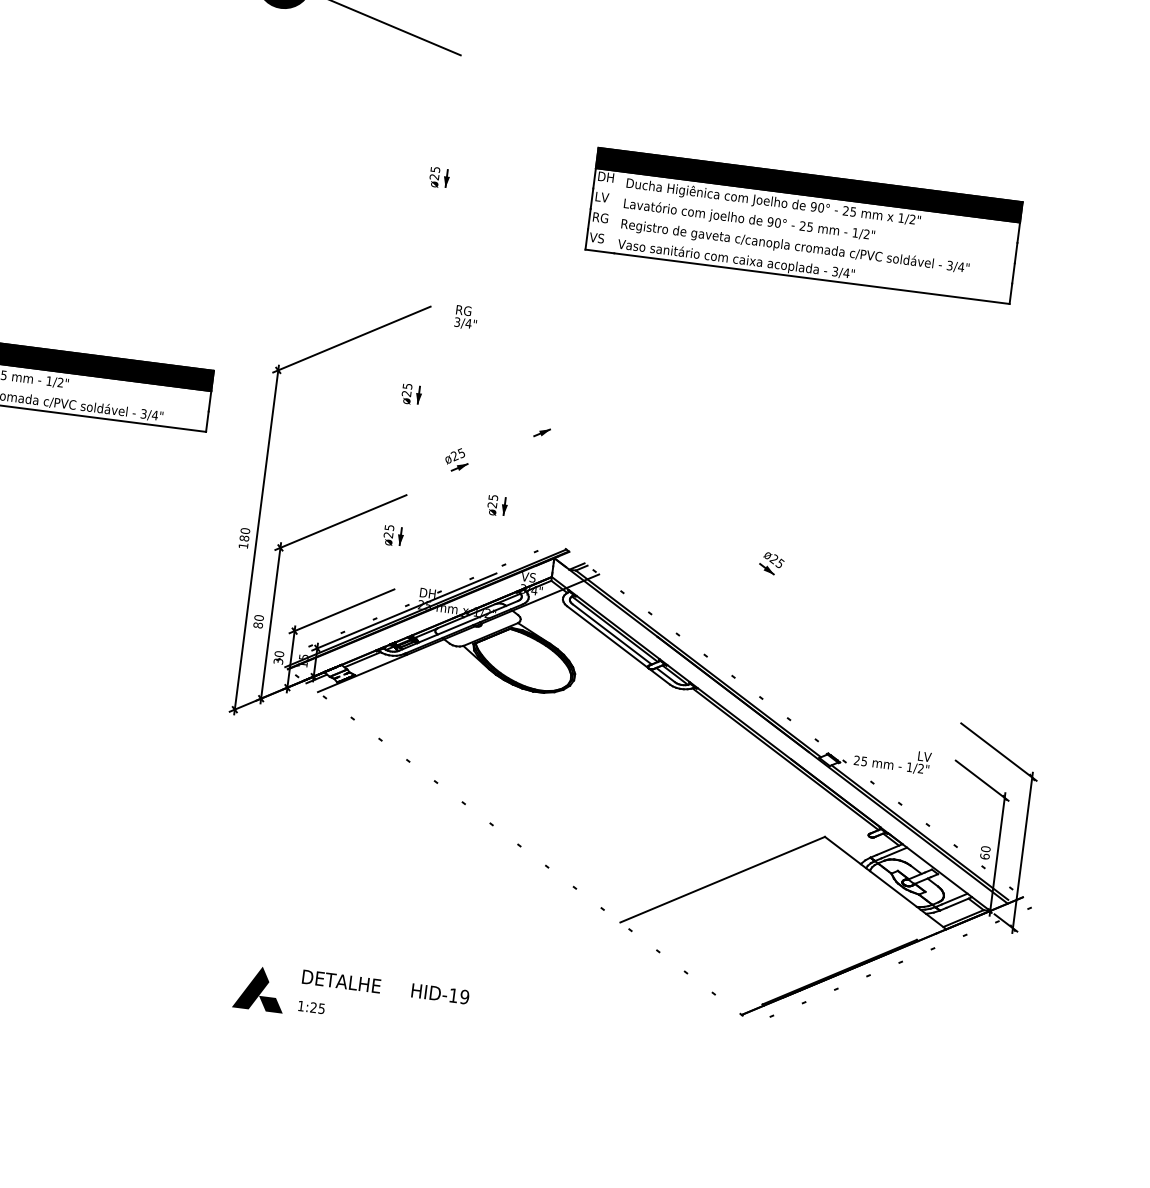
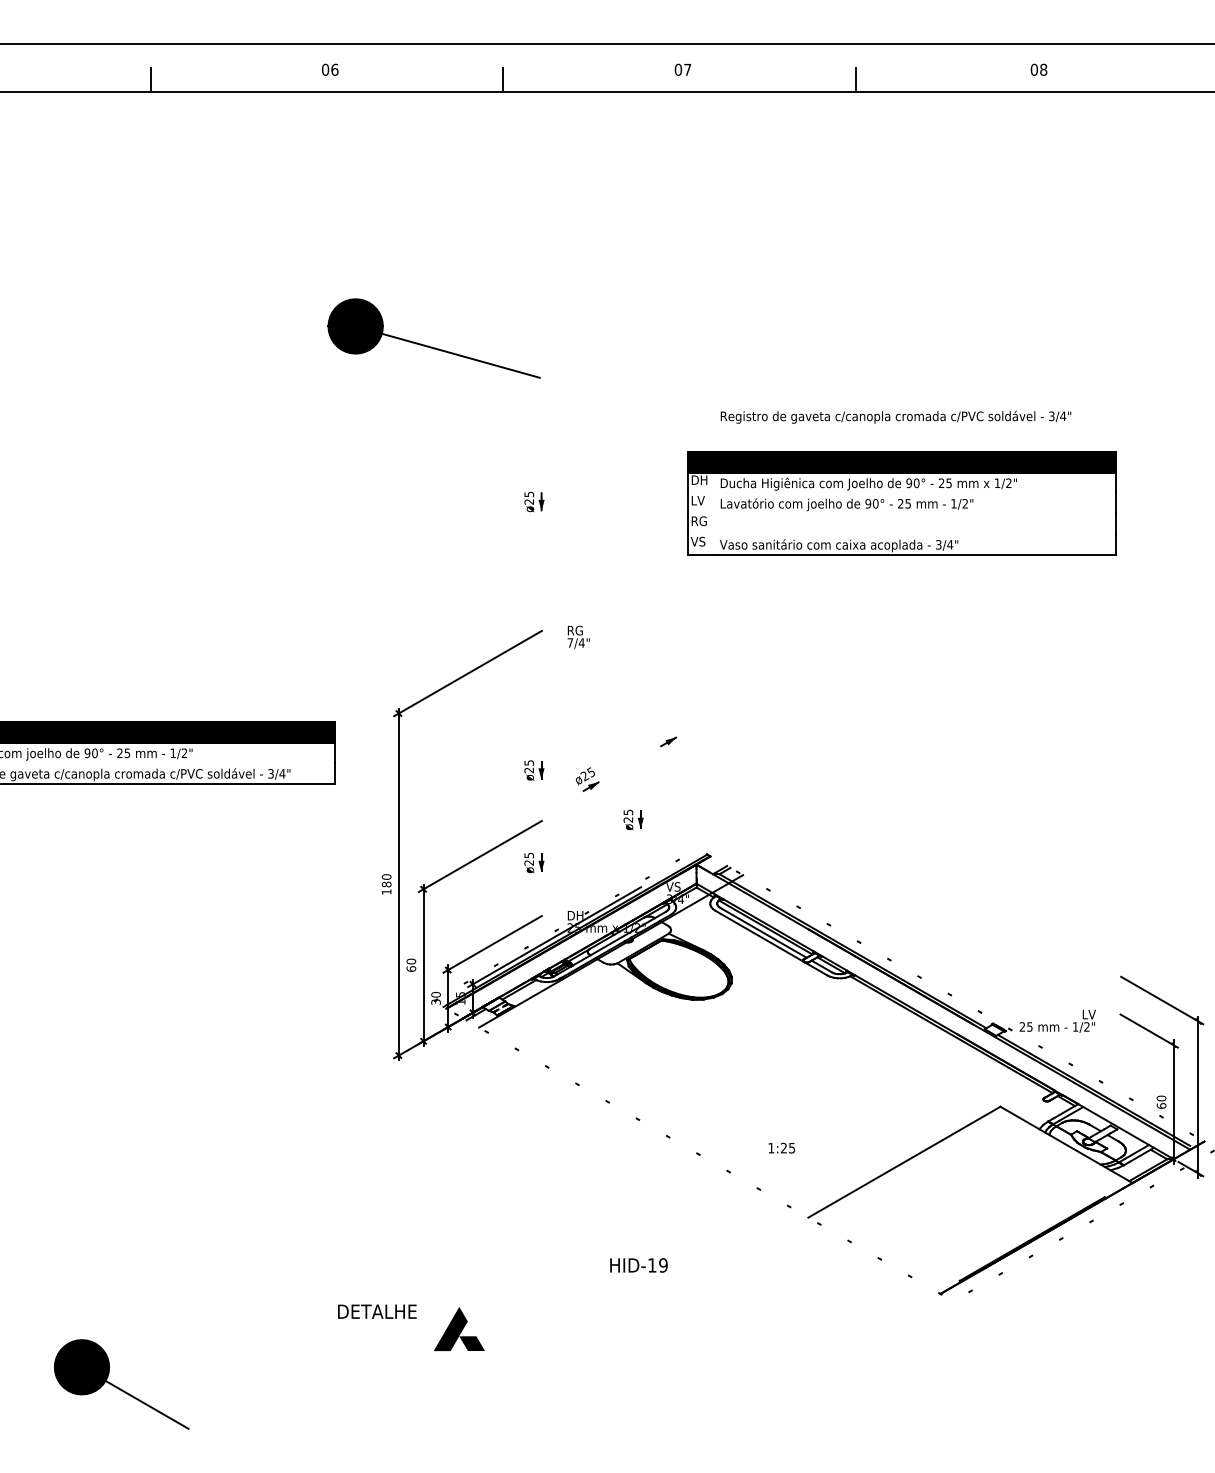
text: (794, 246) -> (895, 416), moved
text: (457, 321) -> (570, 642), 3/4" -> 7/4"
part: (411, 394) -> (534, 770), moved
part: (771, 563) -> (912, 842), removed
text: (257, 624) -> (410, 968), 80 -> 60
text: (341, 981) -> (377, 1311), moved
text: (439, 993) -> (638, 1265), moved
text: (311, 1006) -> (781, 1147), moved

